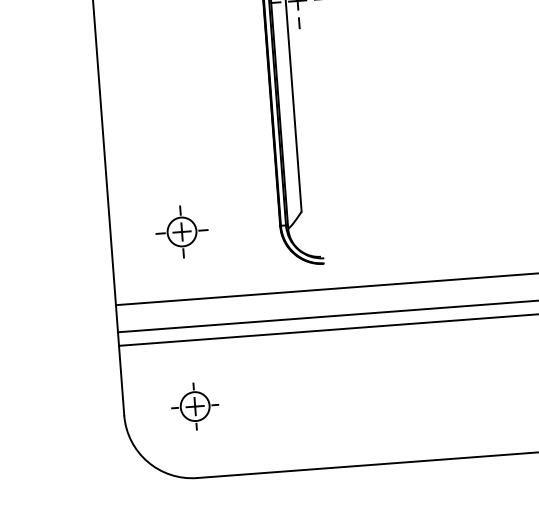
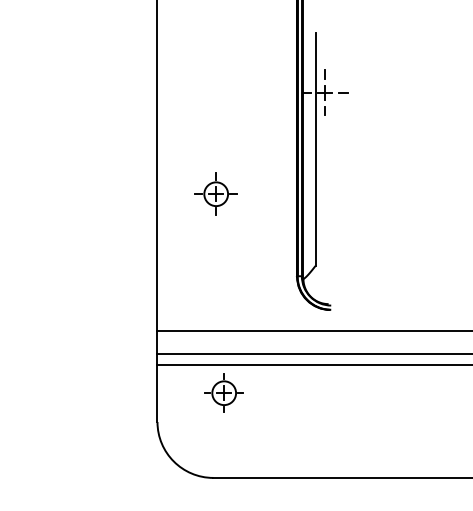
part: (181, 231) -> (215, 193), moved
part: (194, 405) -> (223, 392), moved

